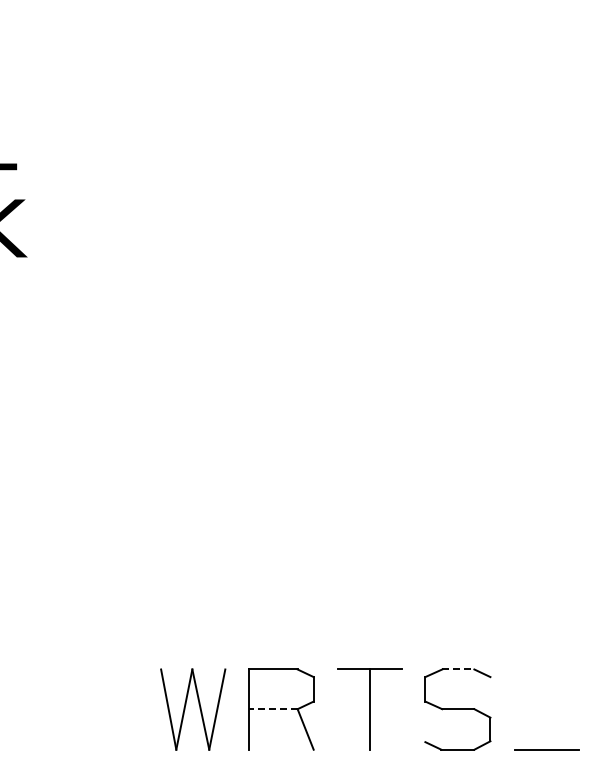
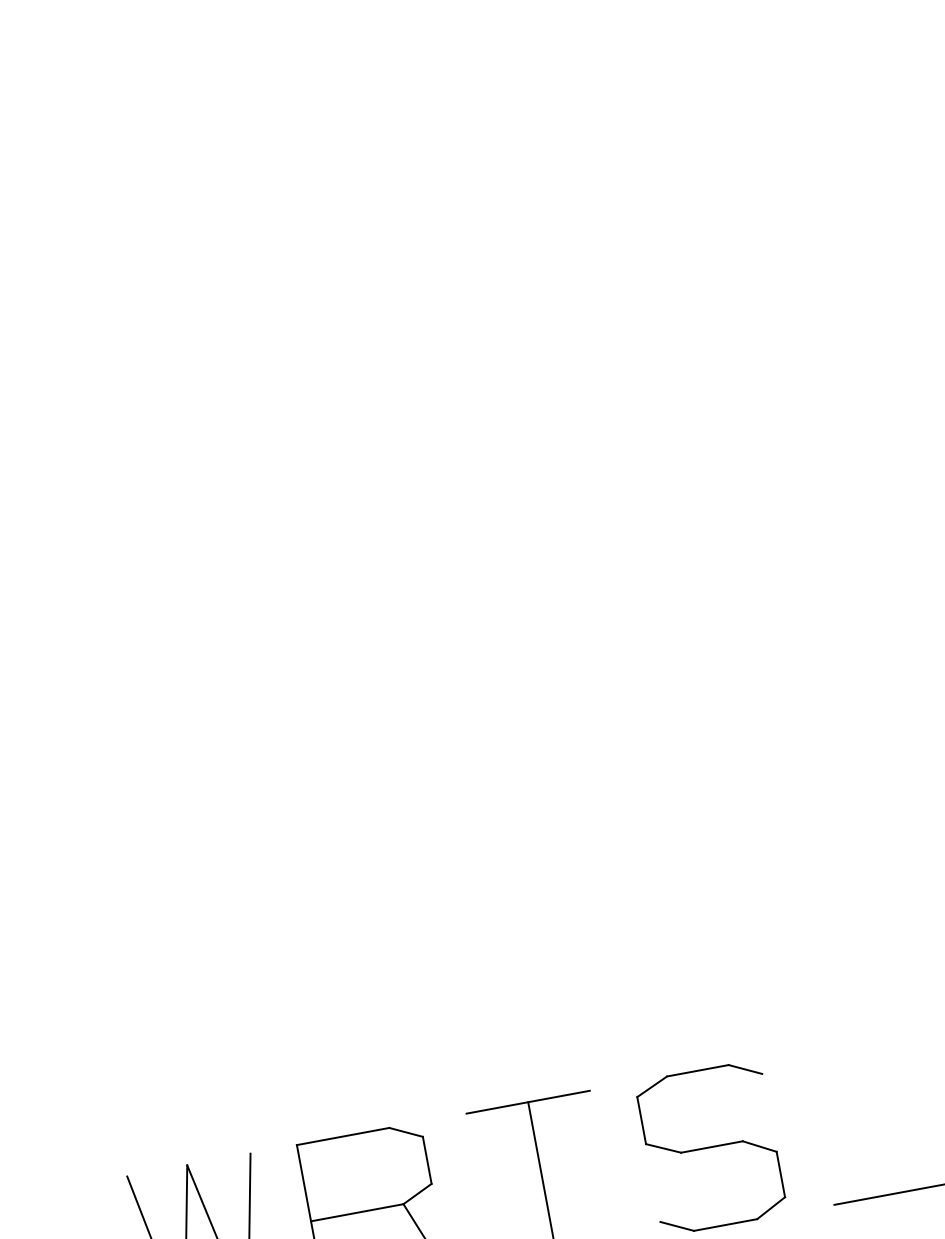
line: (458, 669) -> (698, 1070), dashed -> solid
line: (273, 709) -> (357, 1213), dashed -> solid

